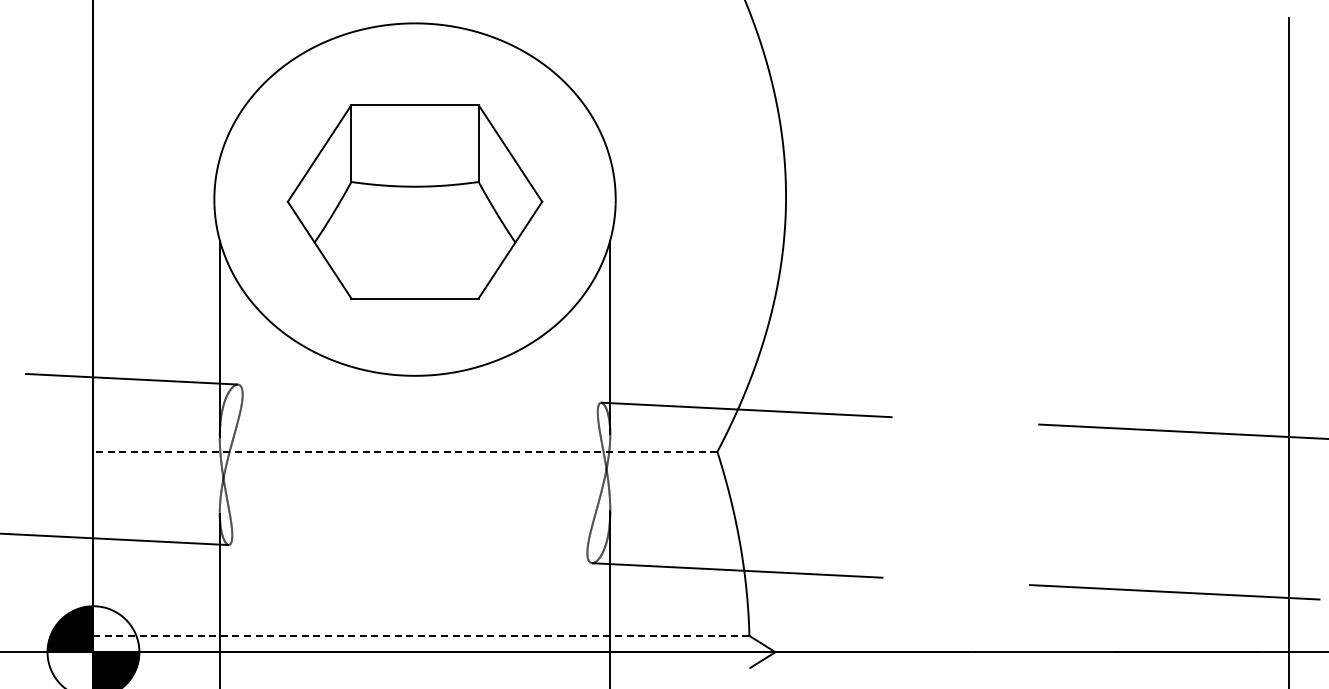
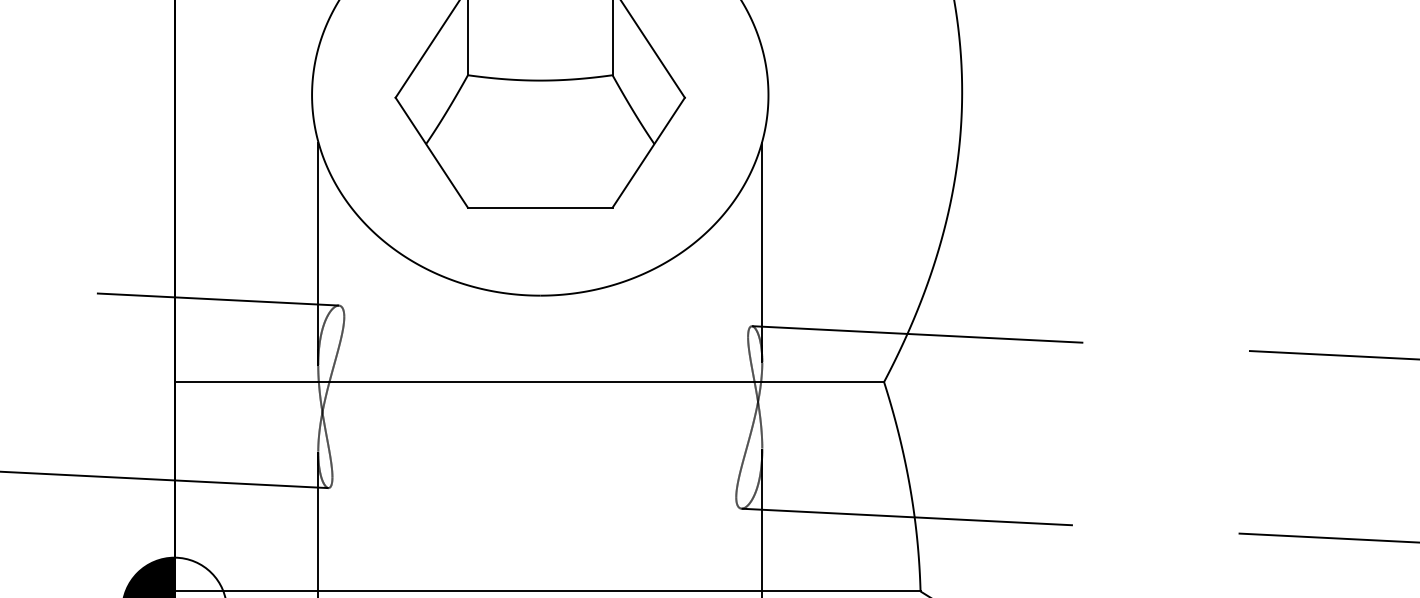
line: (405, 451) -> (529, 381), dashed -> solid
line: (421, 635) -> (547, 590), dashed -> solid

